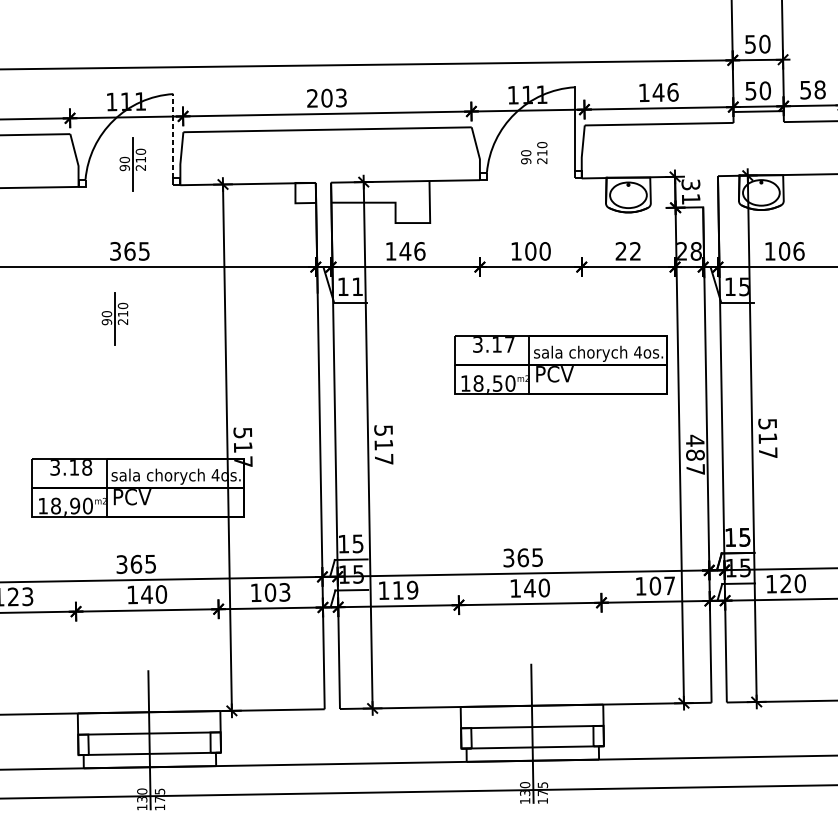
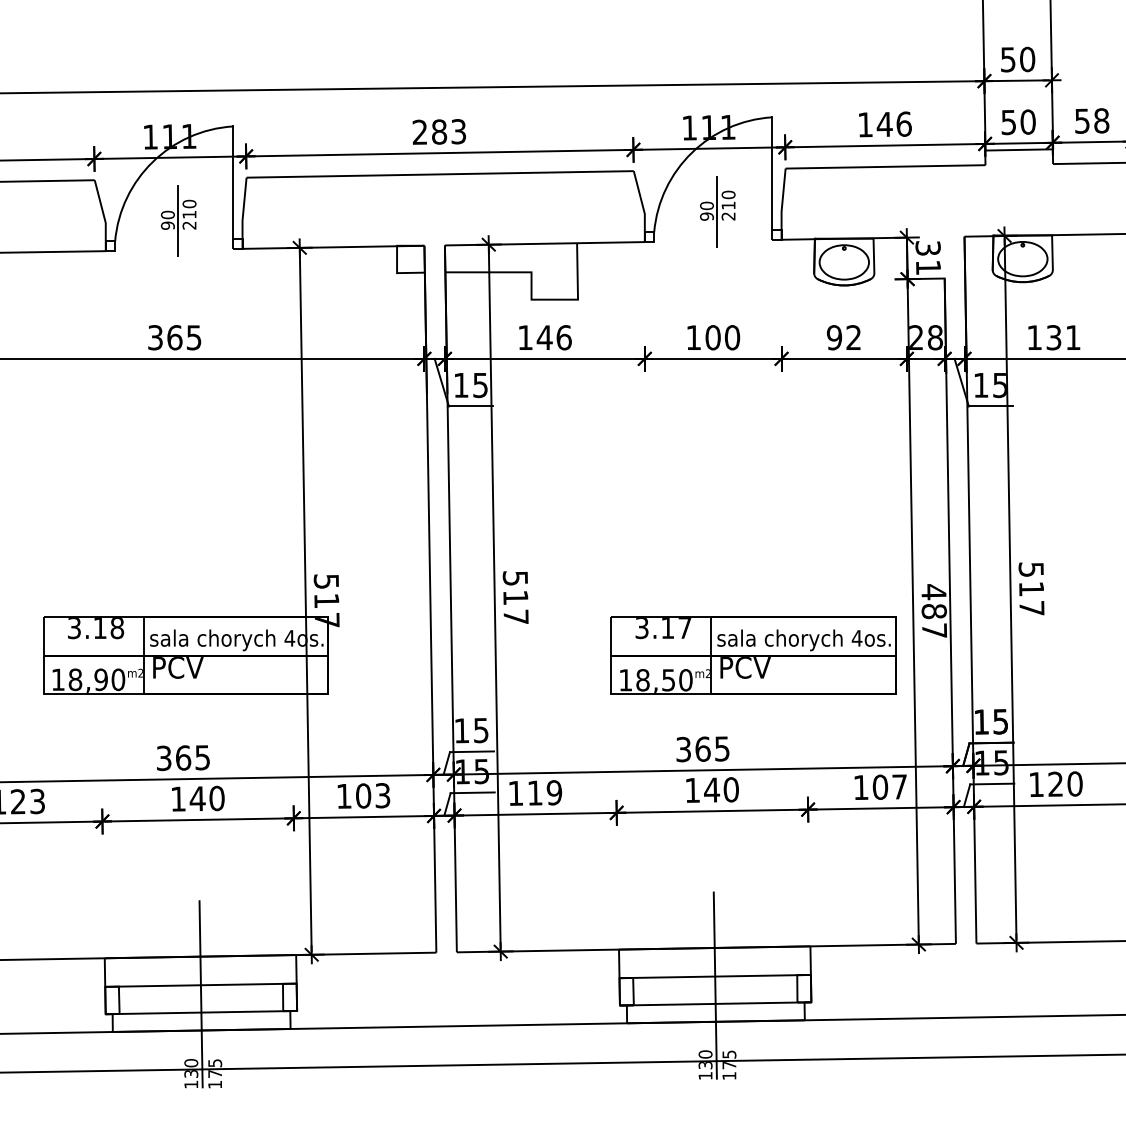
text: (327, 97) -> (439, 131), 203 -> 283
line: (173, 135) -> (233, 182), dashed -> solid
line: (534, 157) -> (717, 211), added
text: (621, 251) -> (834, 337), 22 -> 92
text: (791, 251) -> (1063, 337), 106 -> 131
text: (357, 286) -> (480, 385), 11 -> 15
part: (114, 318) -> (154, 427), removed
part: (560, 365) -> (753, 655), moved

